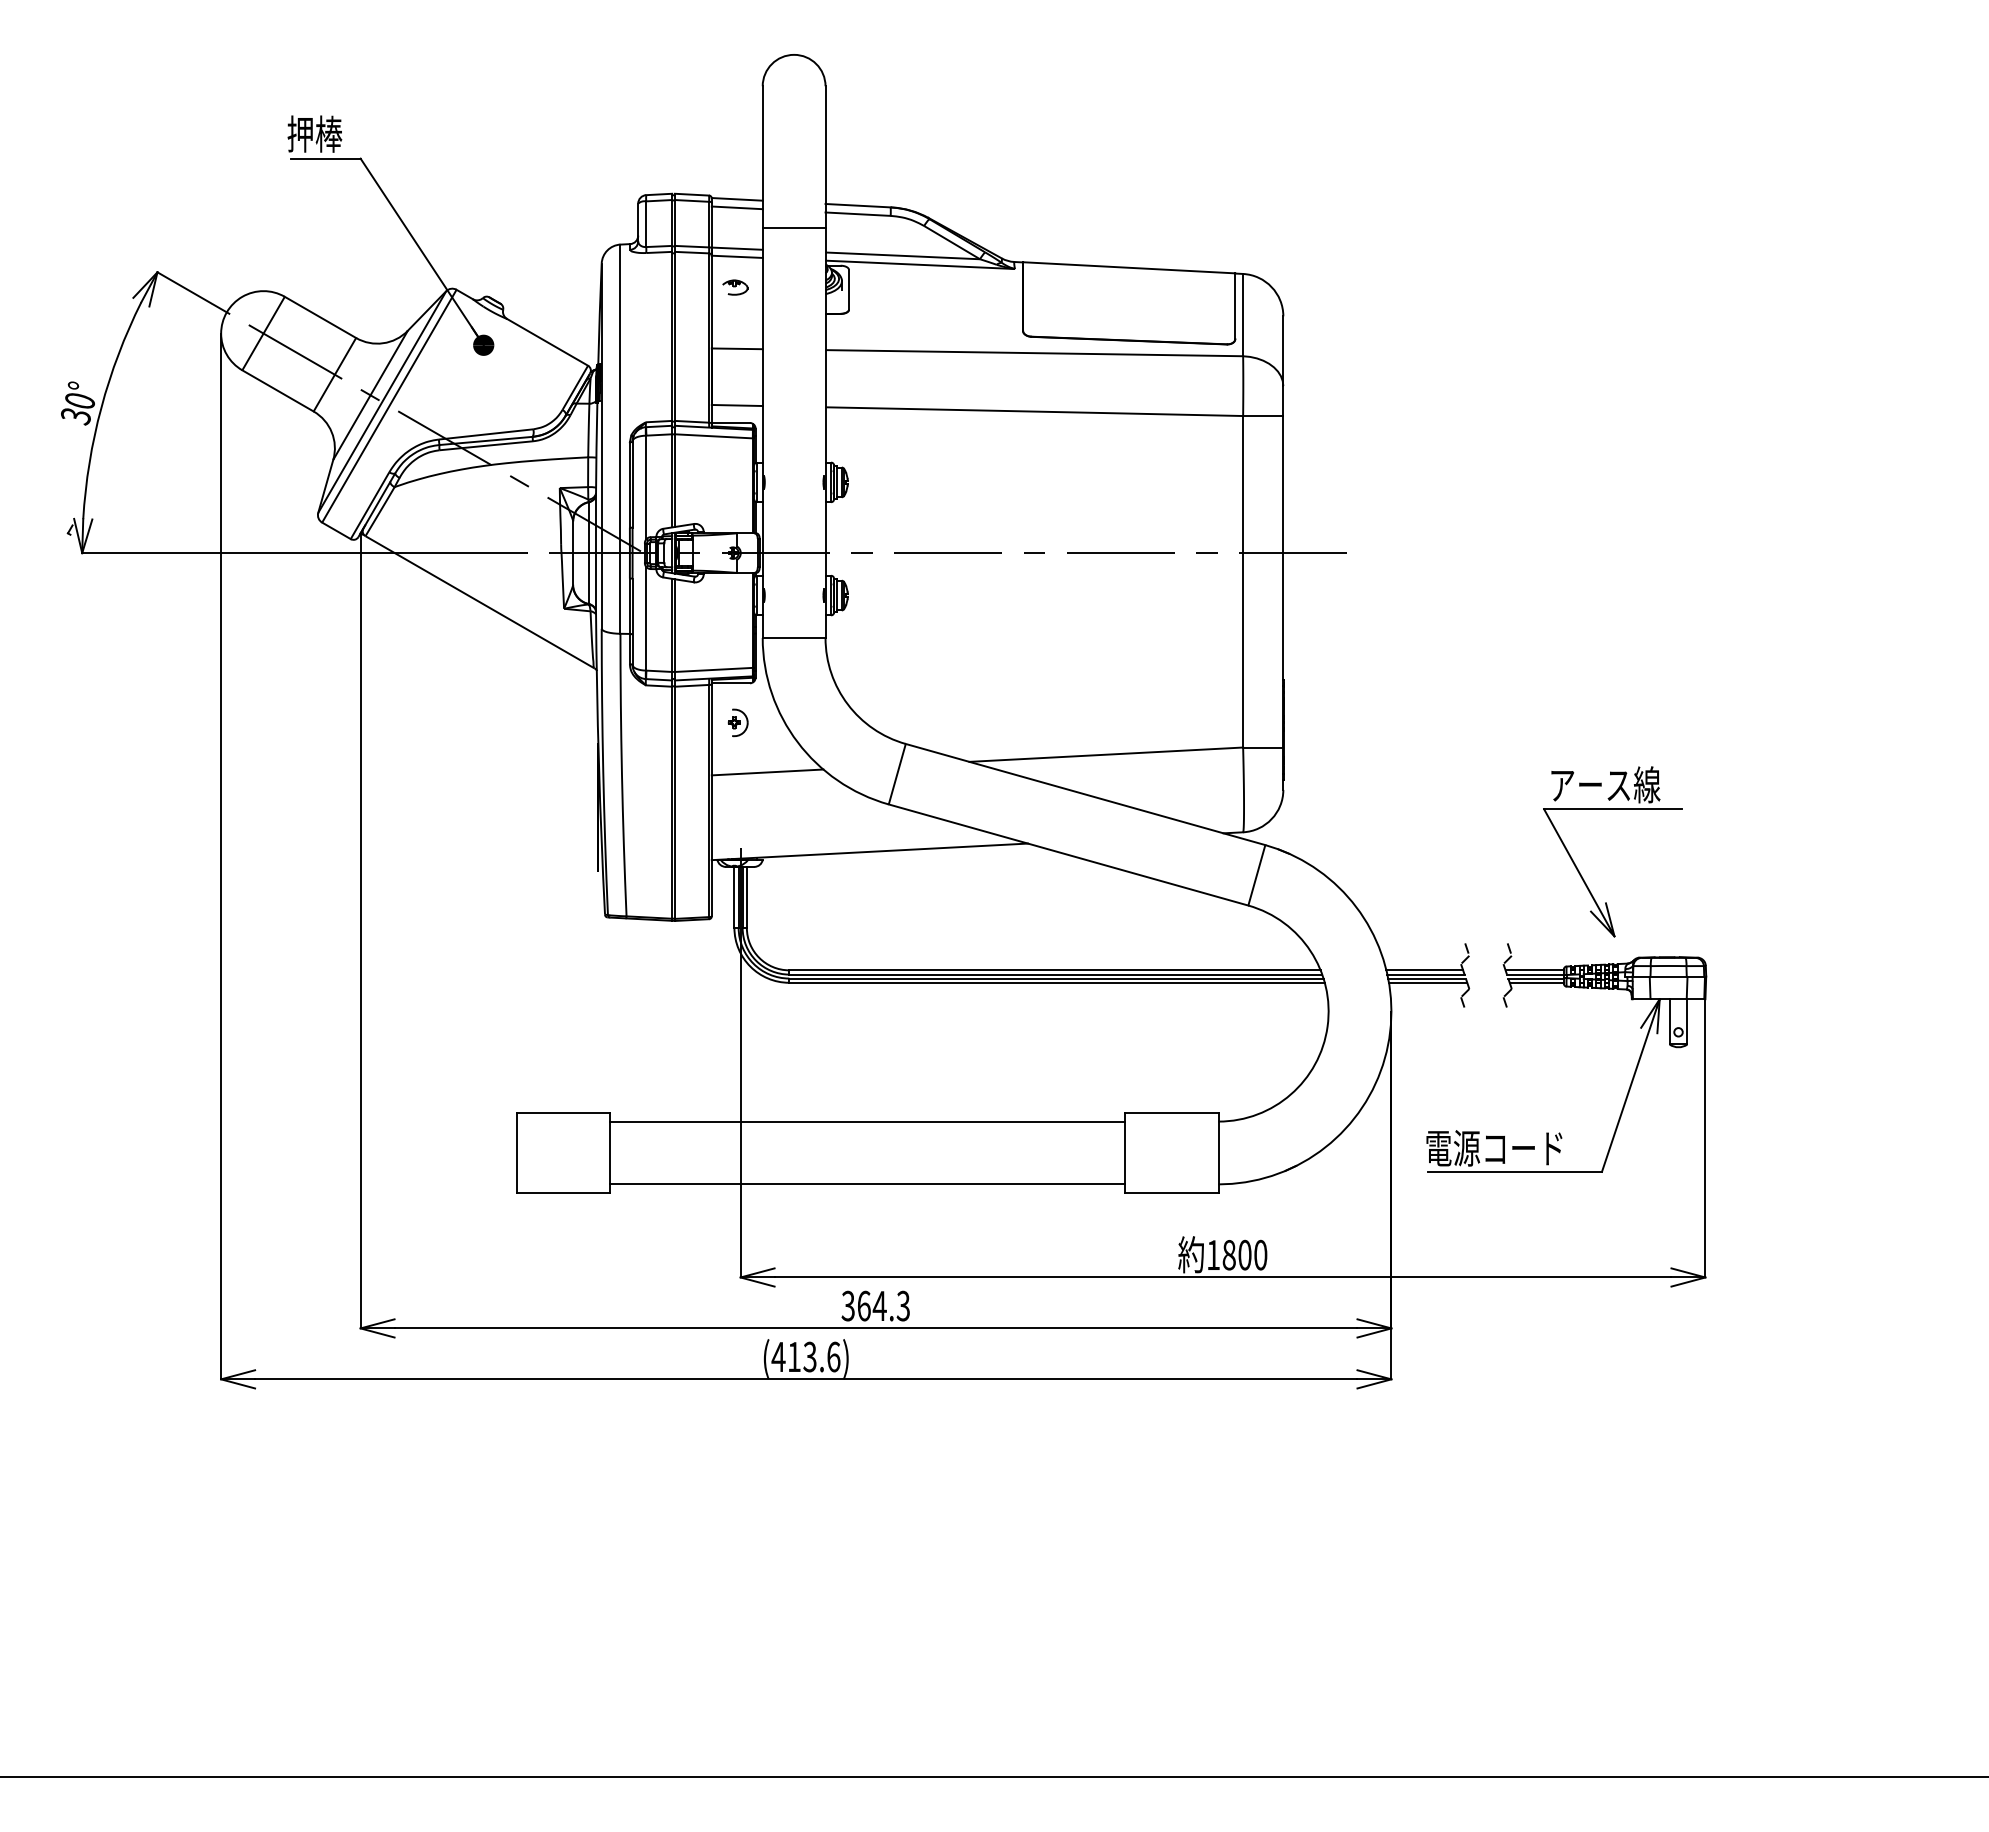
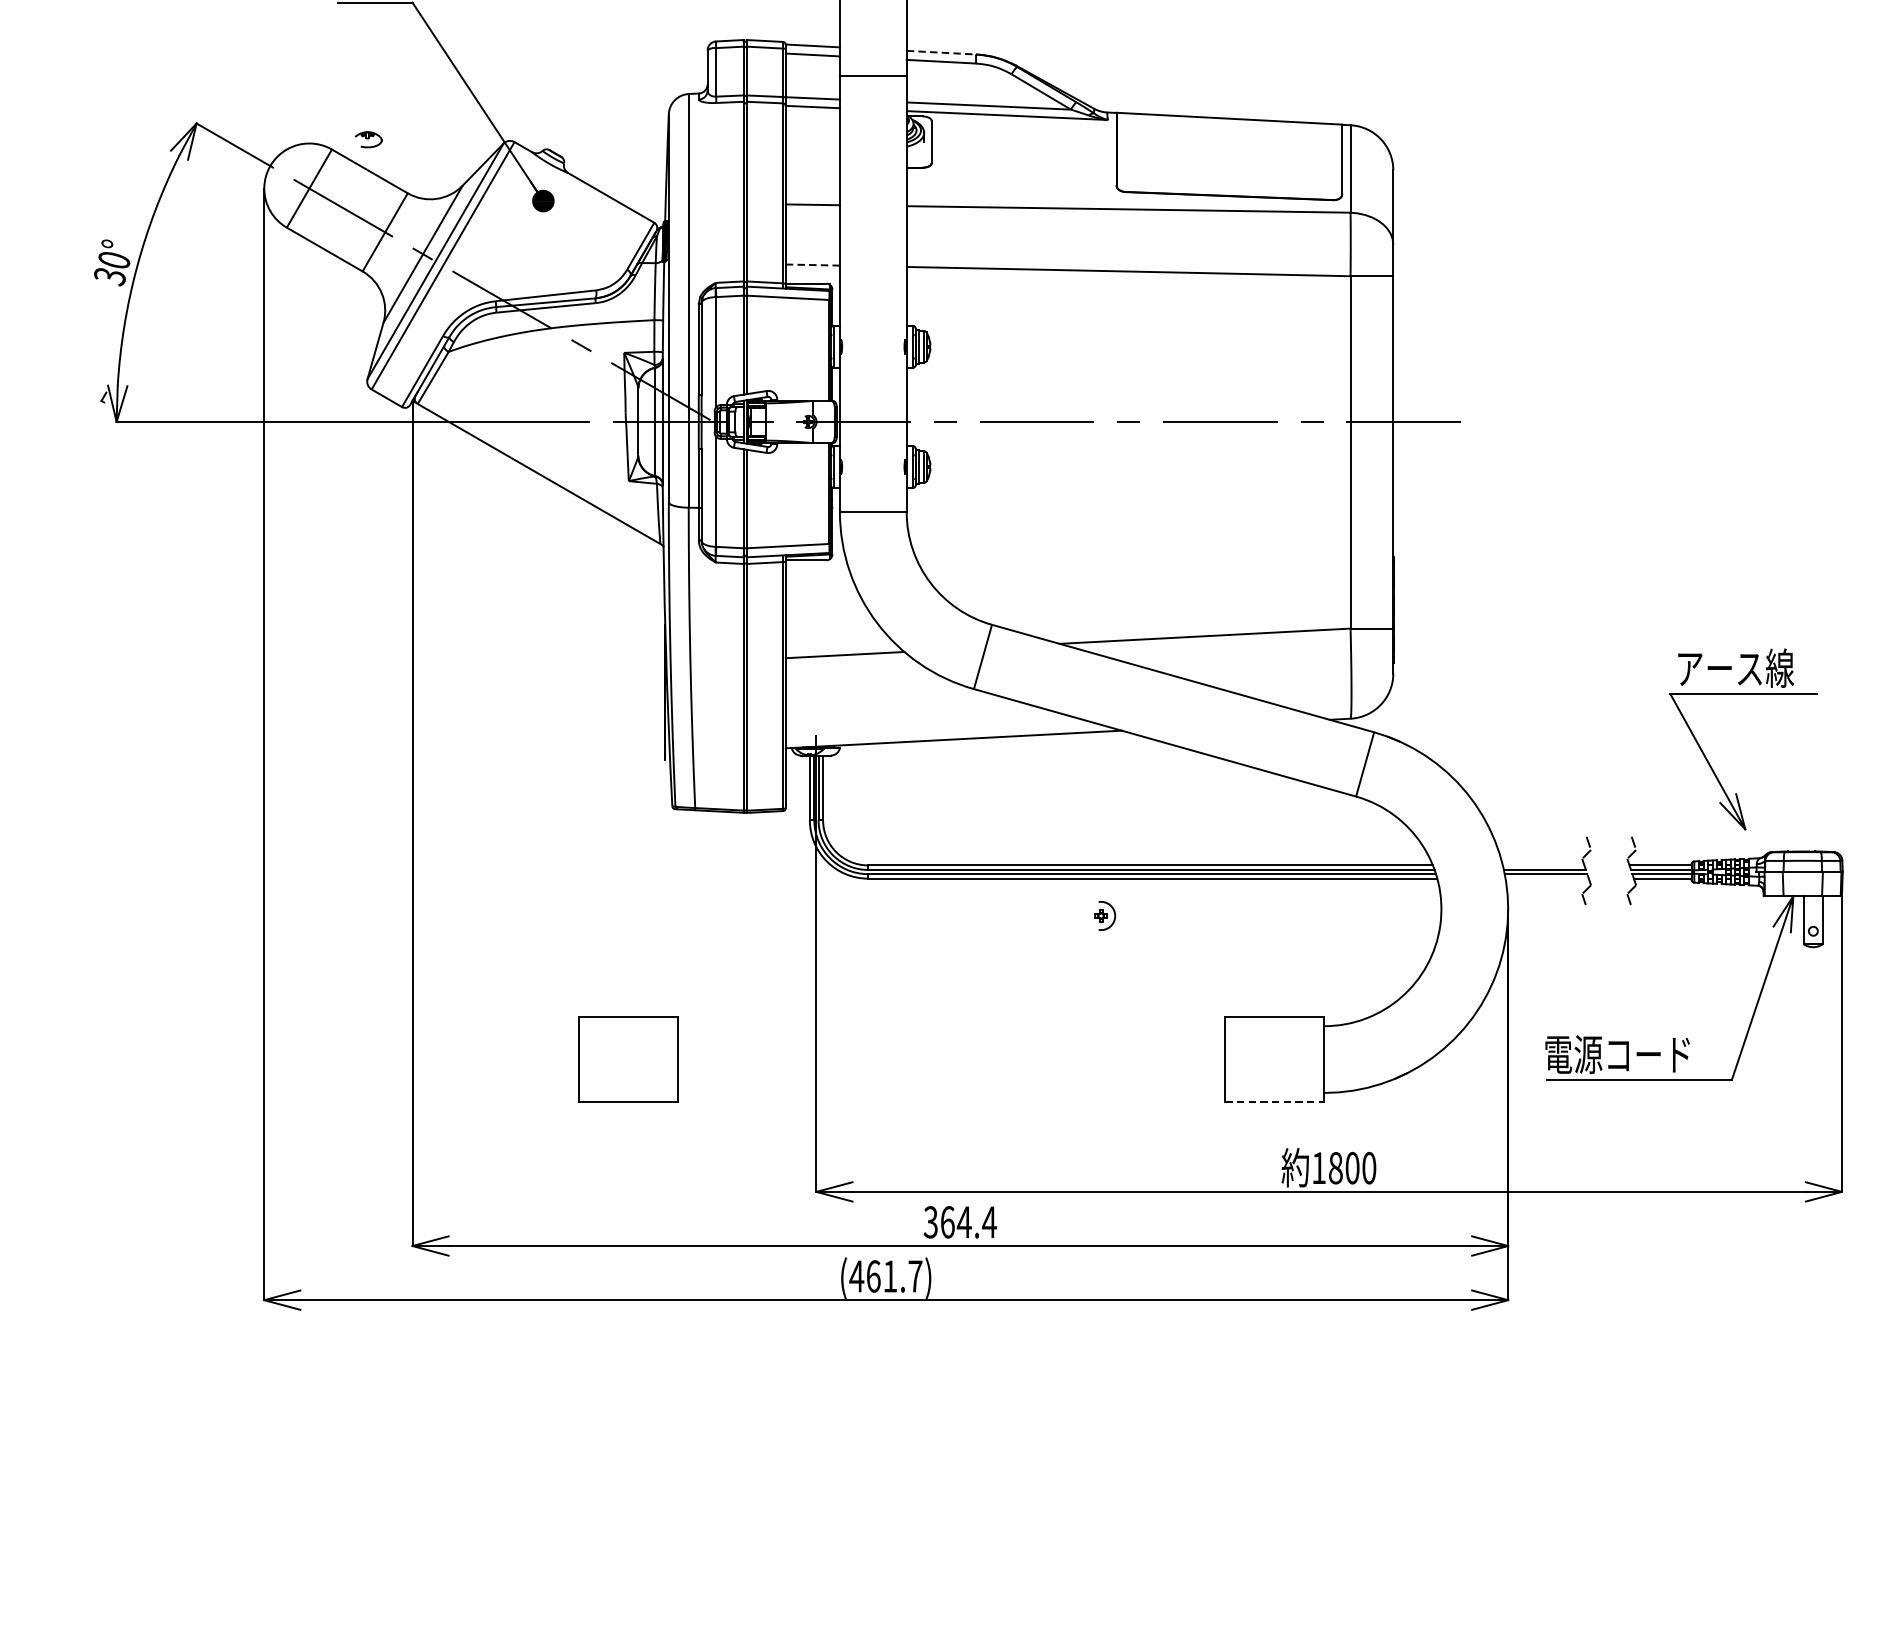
line: (858, 205) -> (941, 52), solid -> dashed
part: (735, 287) -> (368, 139), moved
line: (736, 405) -> (812, 265), solid -> dashed
part: (737, 722) -> (1104, 915), moved
line: (1424, 970) -> (1543, 865), removed
line: (1428, 982) -> (1547, 878), removed
line: (867, 1121) -> (951, 1026), removed
line: (867, 1184) -> (951, 1093), removed
line: (1171, 1192) -> (1274, 1101), solid -> dashed
text: (903, 1305) -> (989, 1221), 364.3 -> 364.4
text: (814, 1356) -> (894, 1275), 413.6) -> 461.7)

